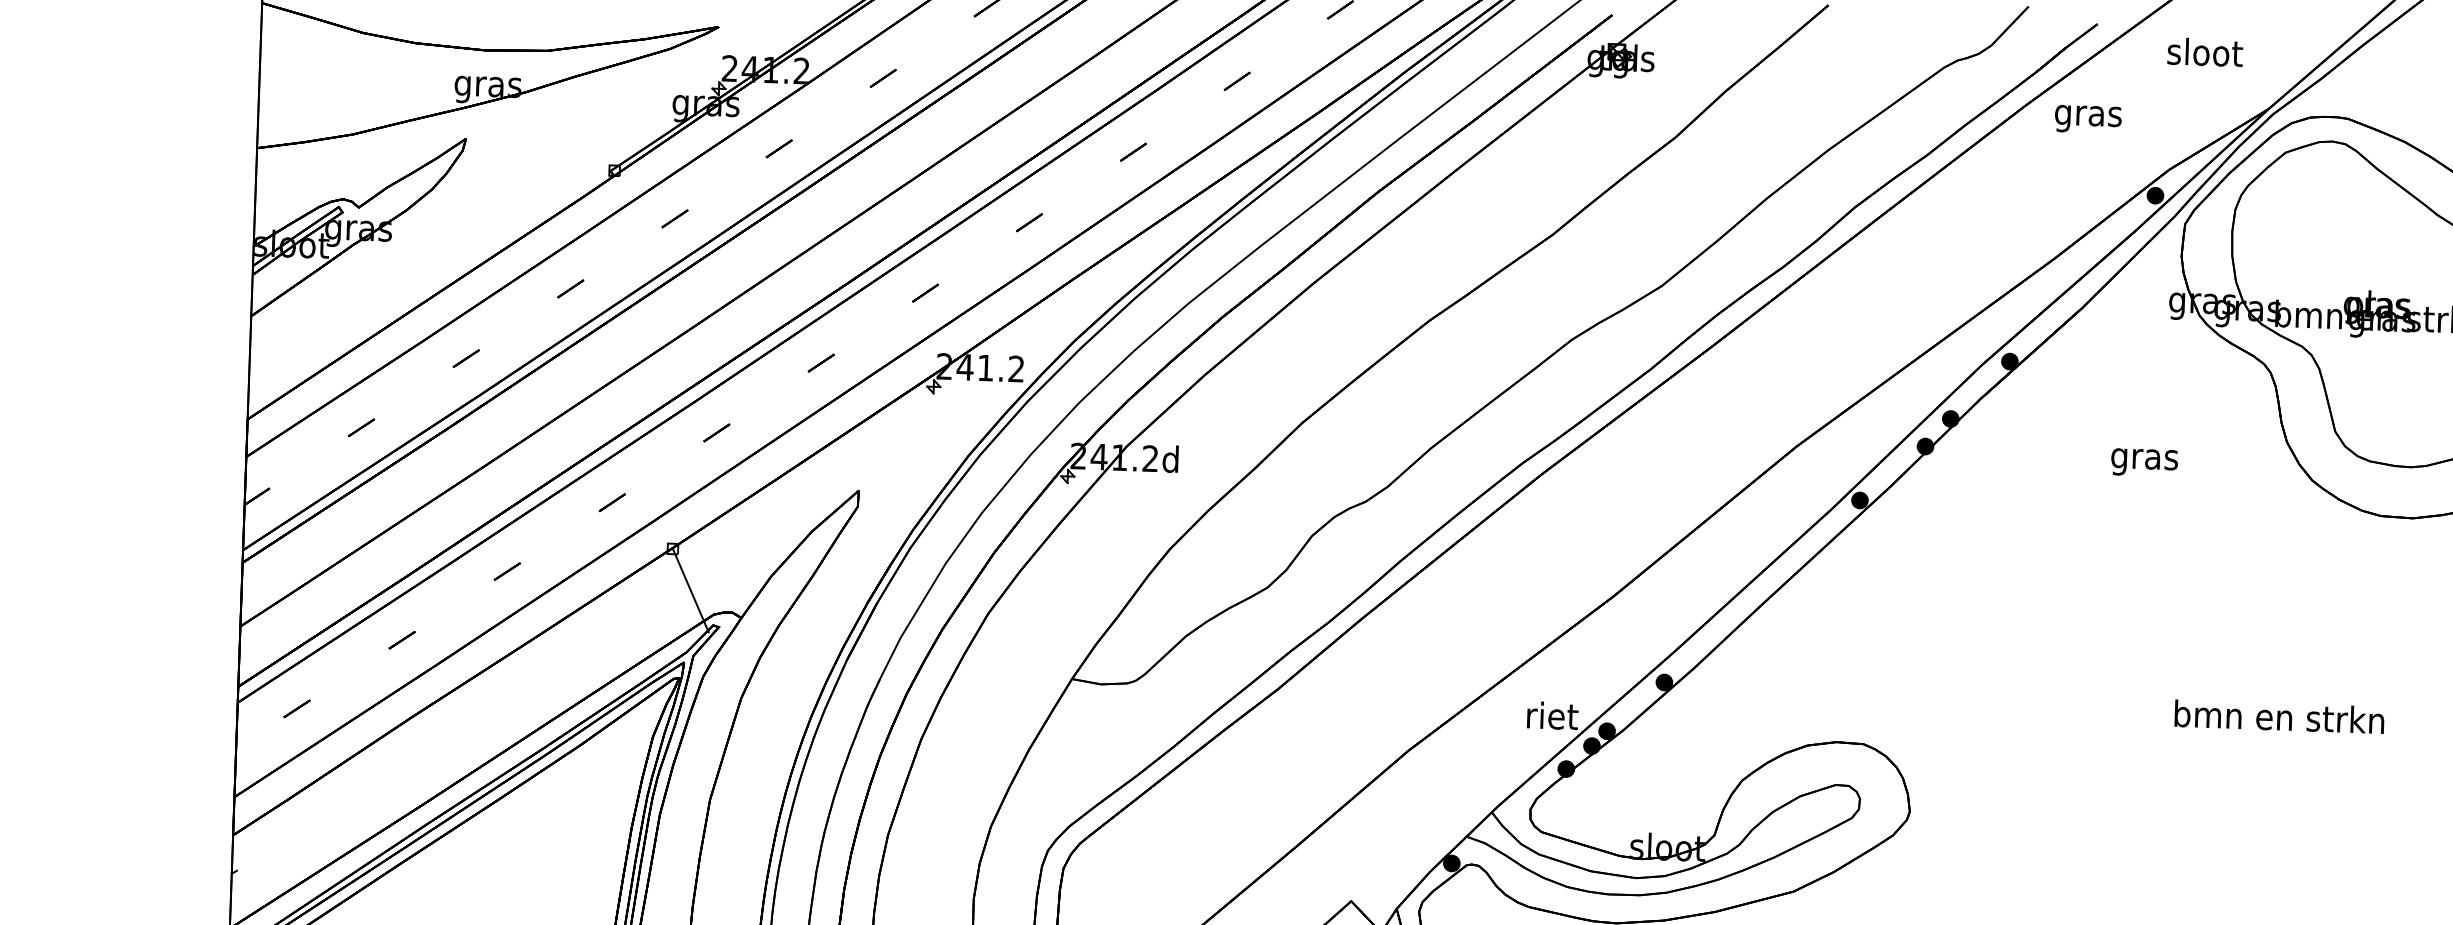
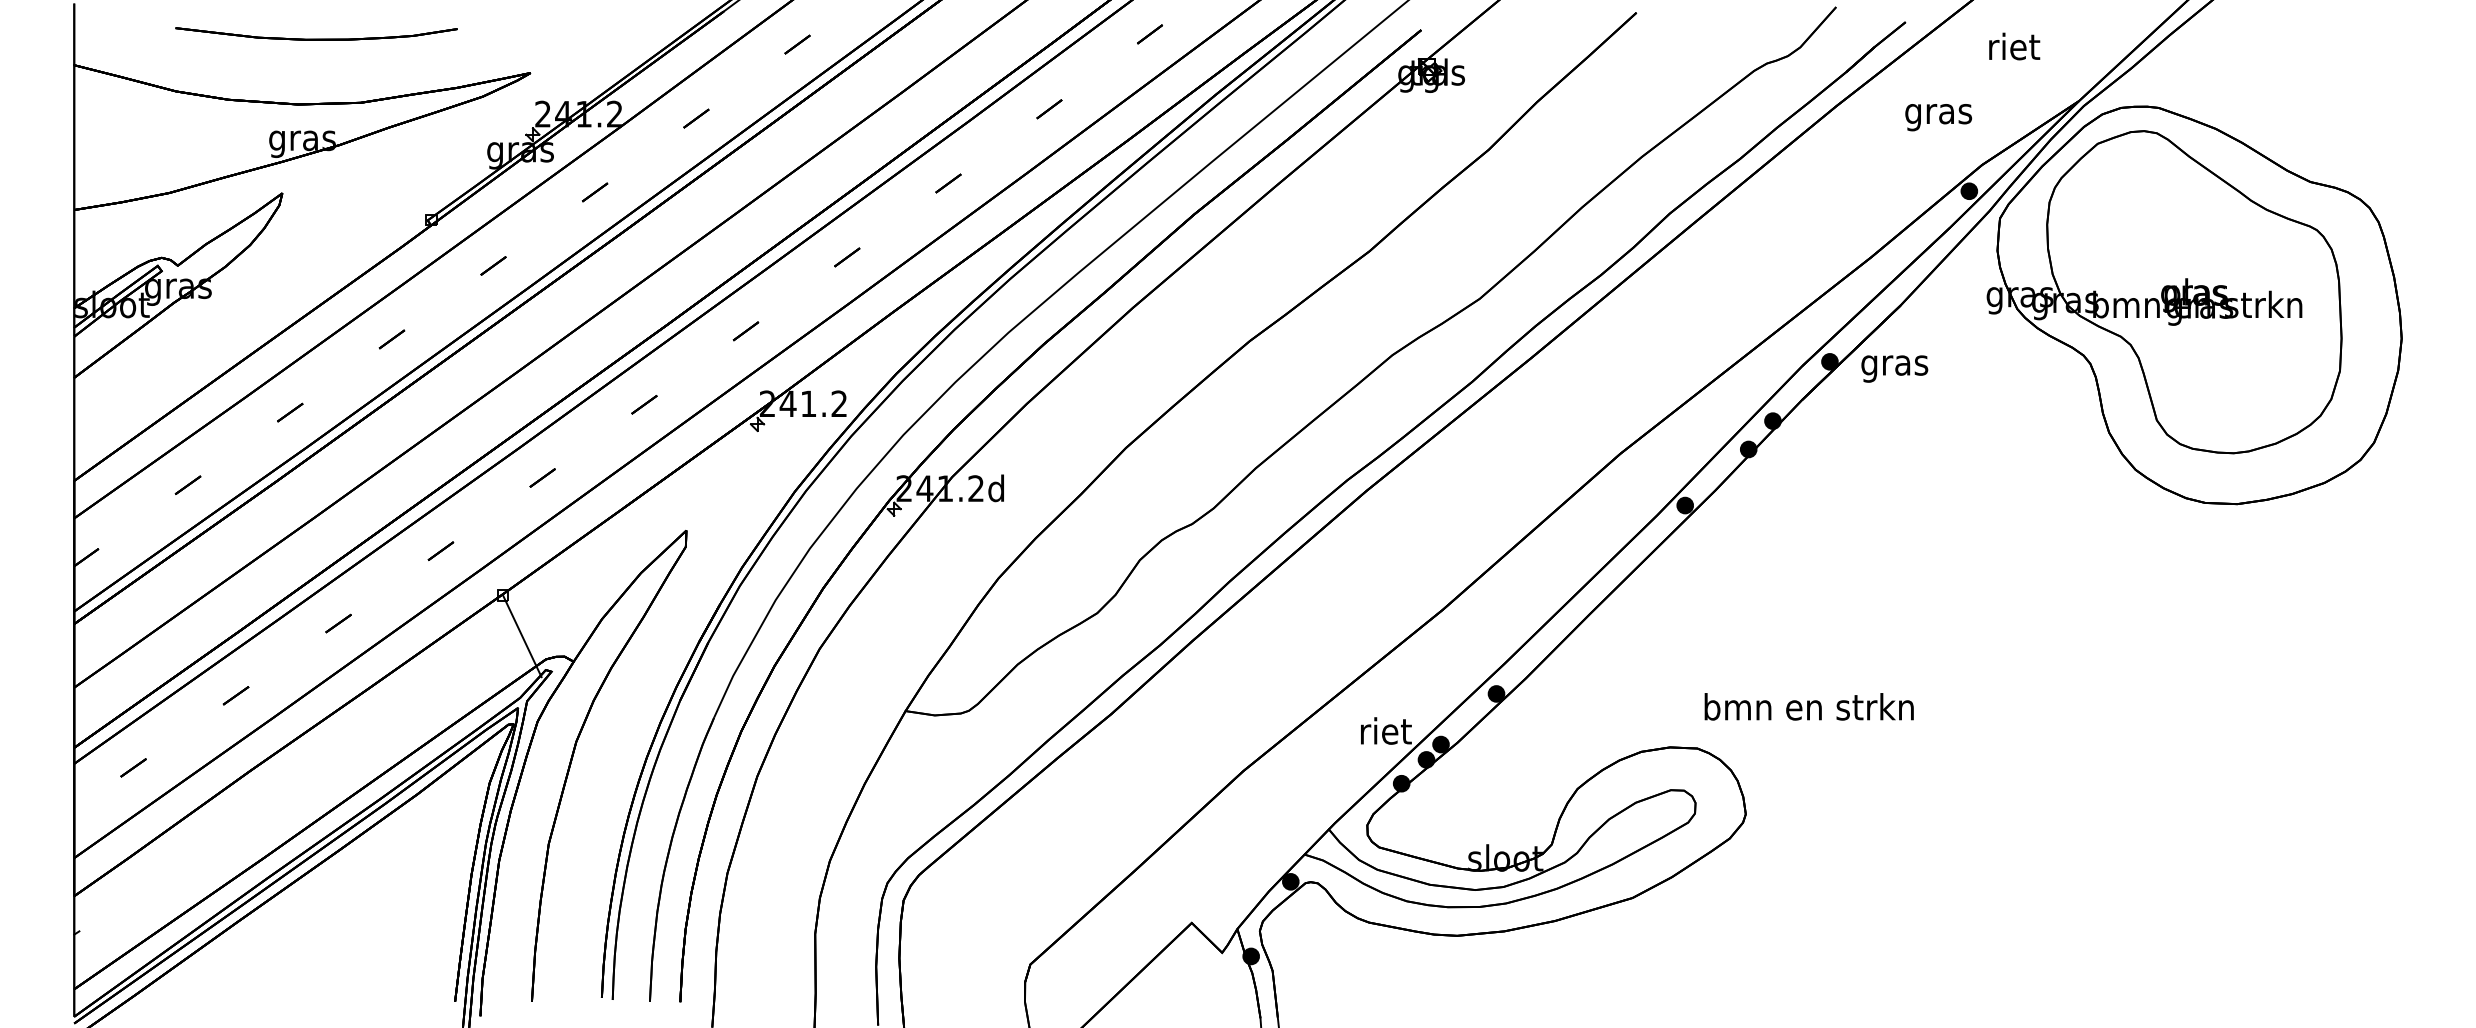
text: (2204, 52) -> (2013, 46), sloot -> riet
text: (2088, 119) -> (1938, 117), moved
text: (2144, 462) -> (1894, 368), moved
text: (2278, 716) -> (1808, 706), moved

